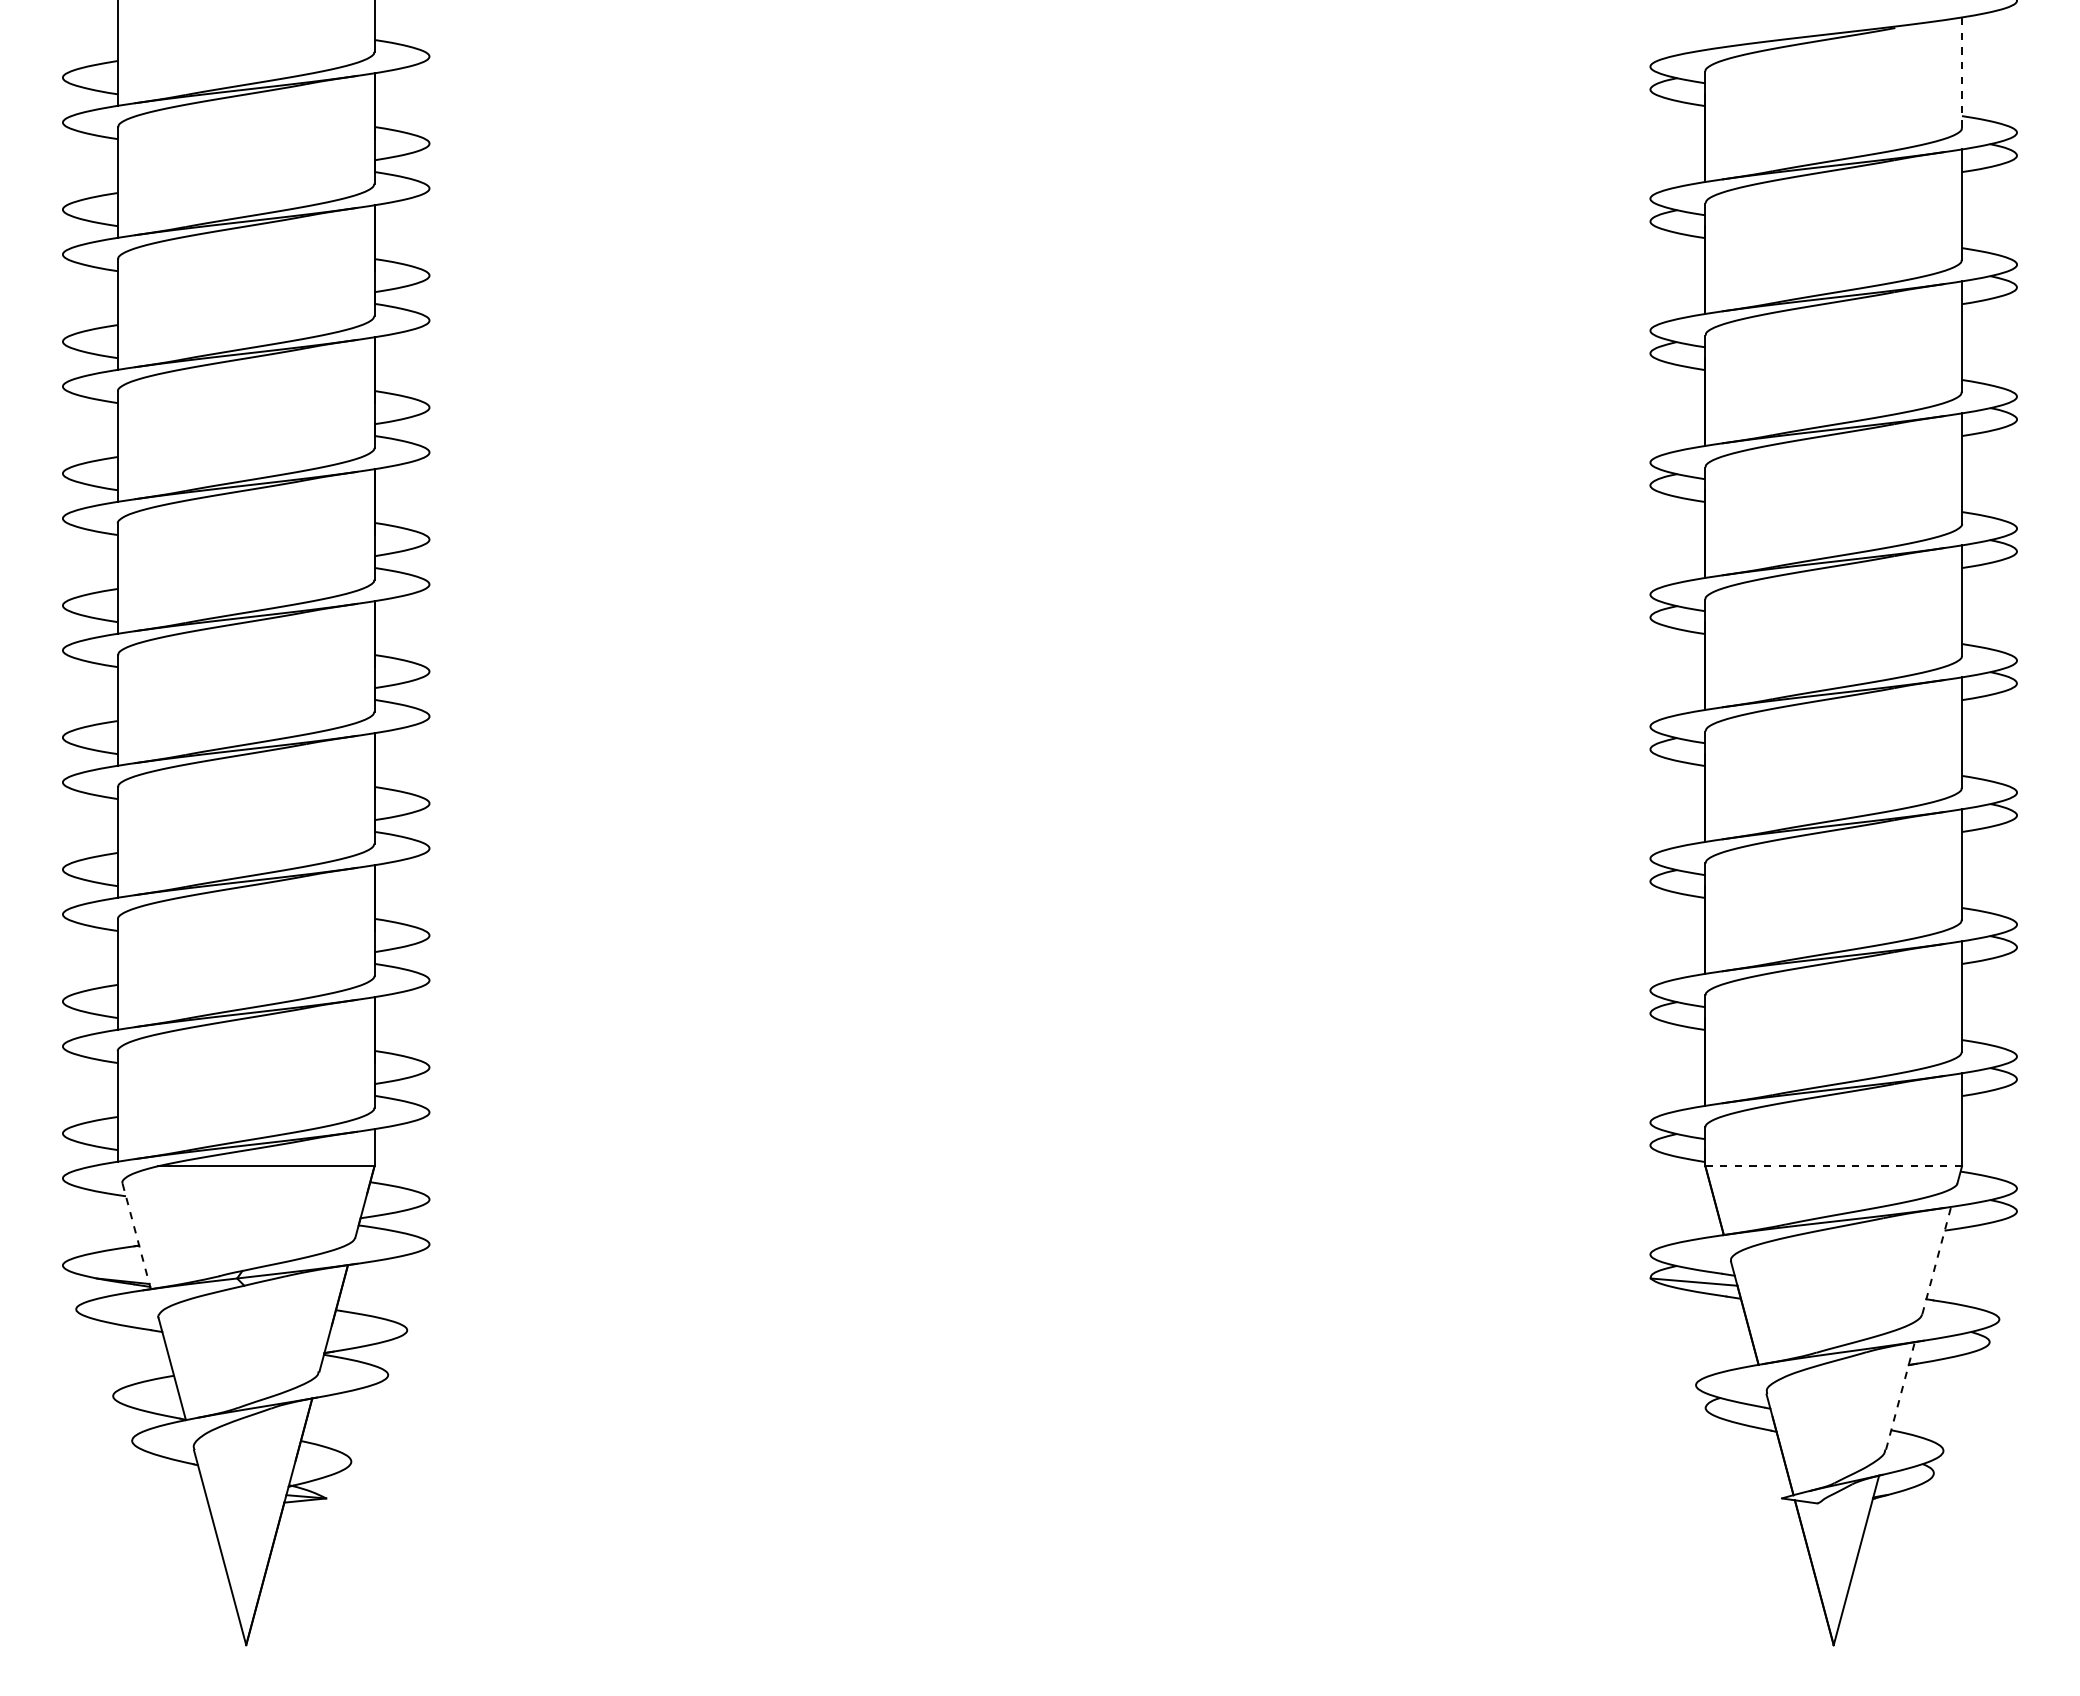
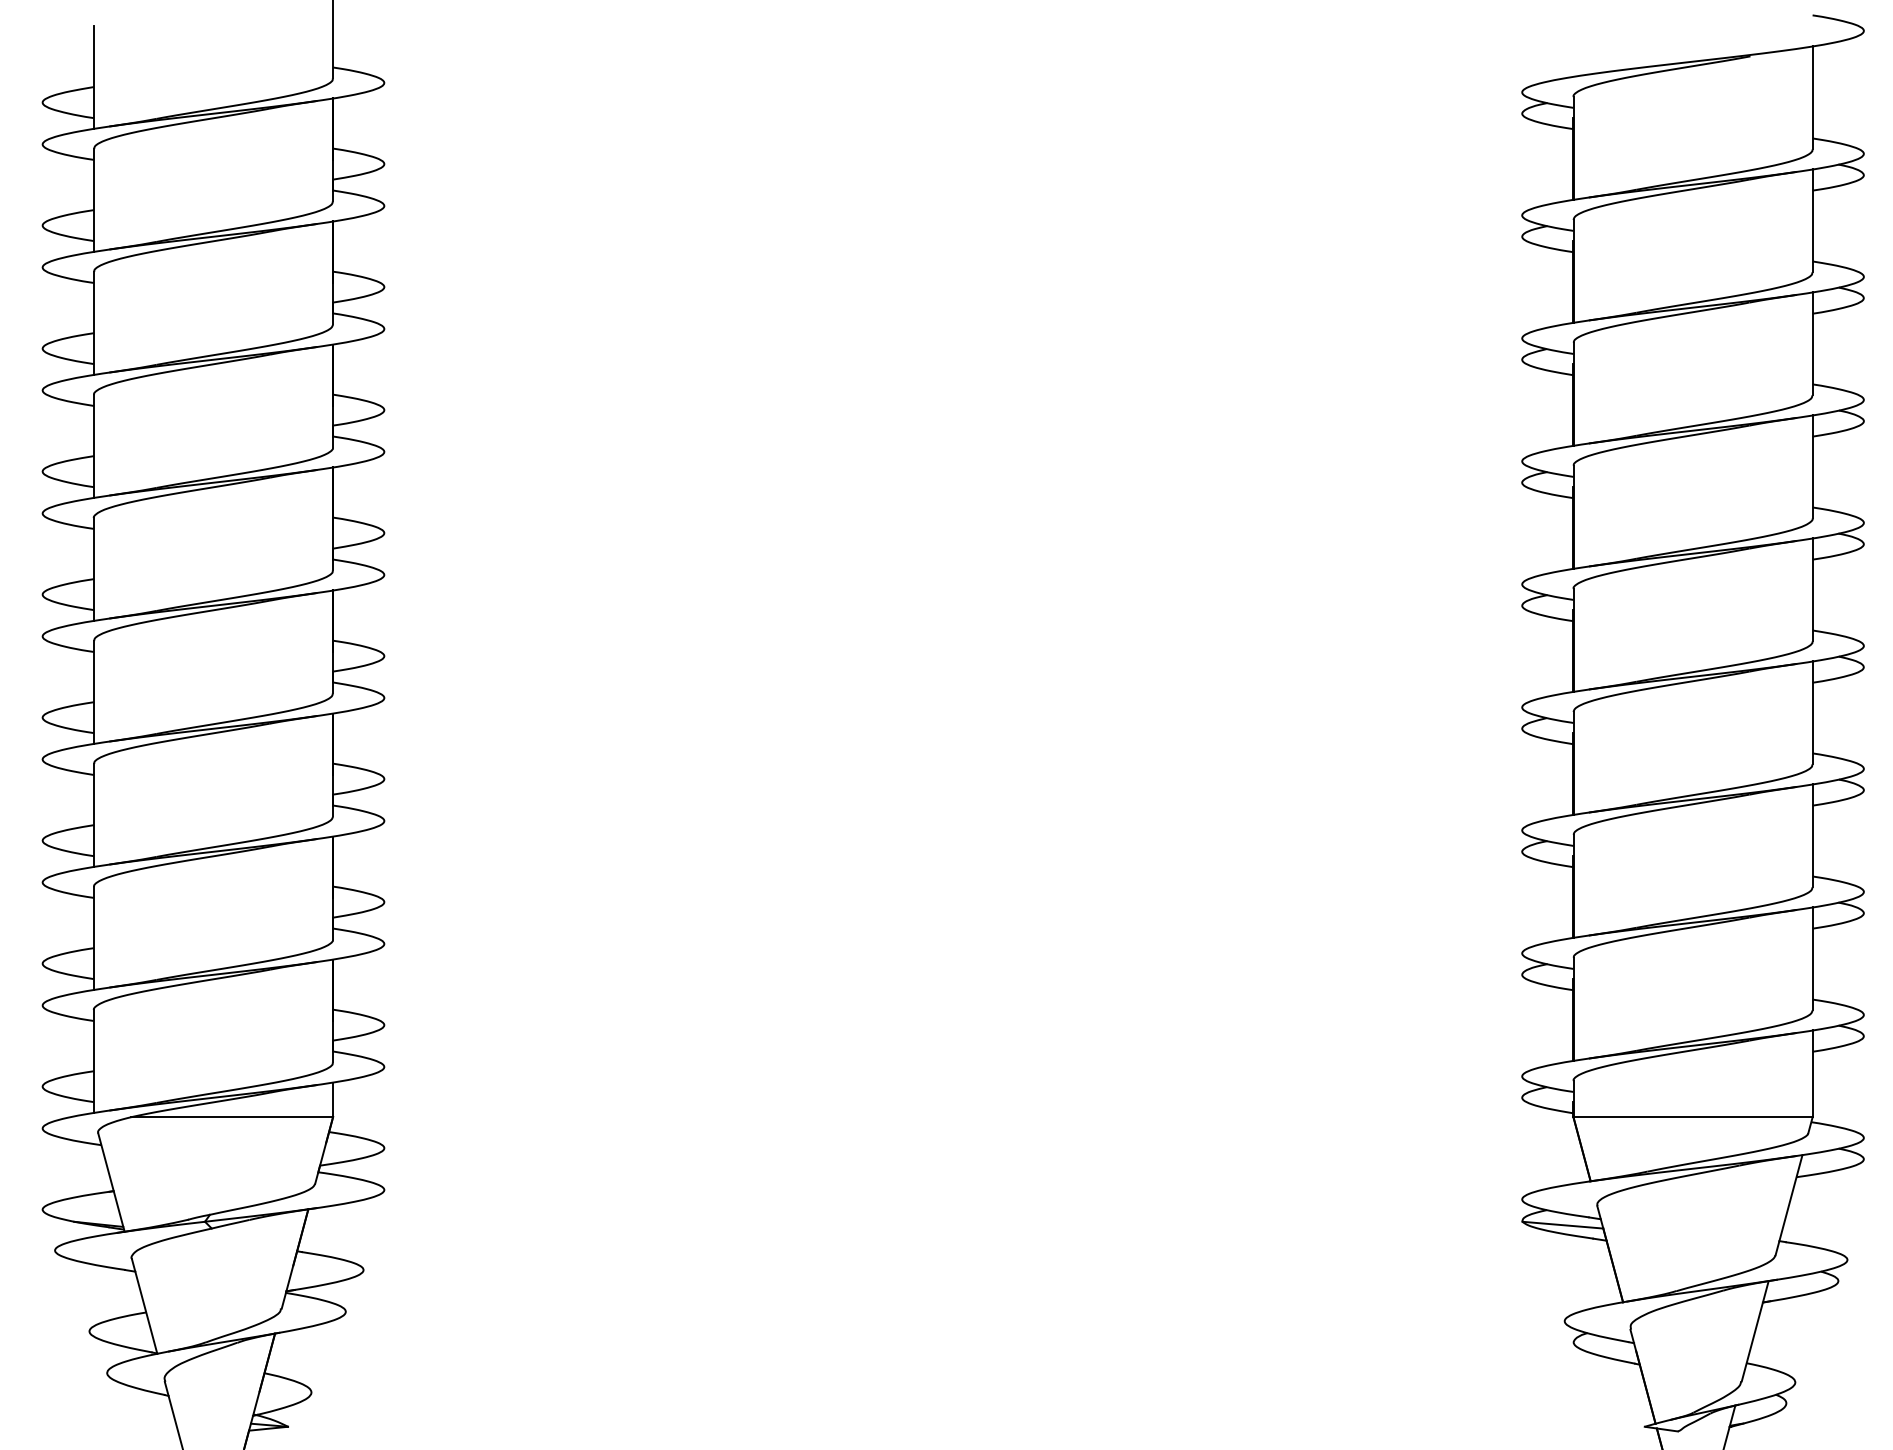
line: (1962, 72) -> (1813, 97), dashed -> solid
line: (1833, 1166) -> (1692, 1117), dashed -> solid
line: (136, 1236) -> (111, 1182), dashed -> solid
line: (1936, 1260) -> (1788, 1205), dashed -> solid
line: (1900, 1395) -> (1755, 1330), dashed -> solid

